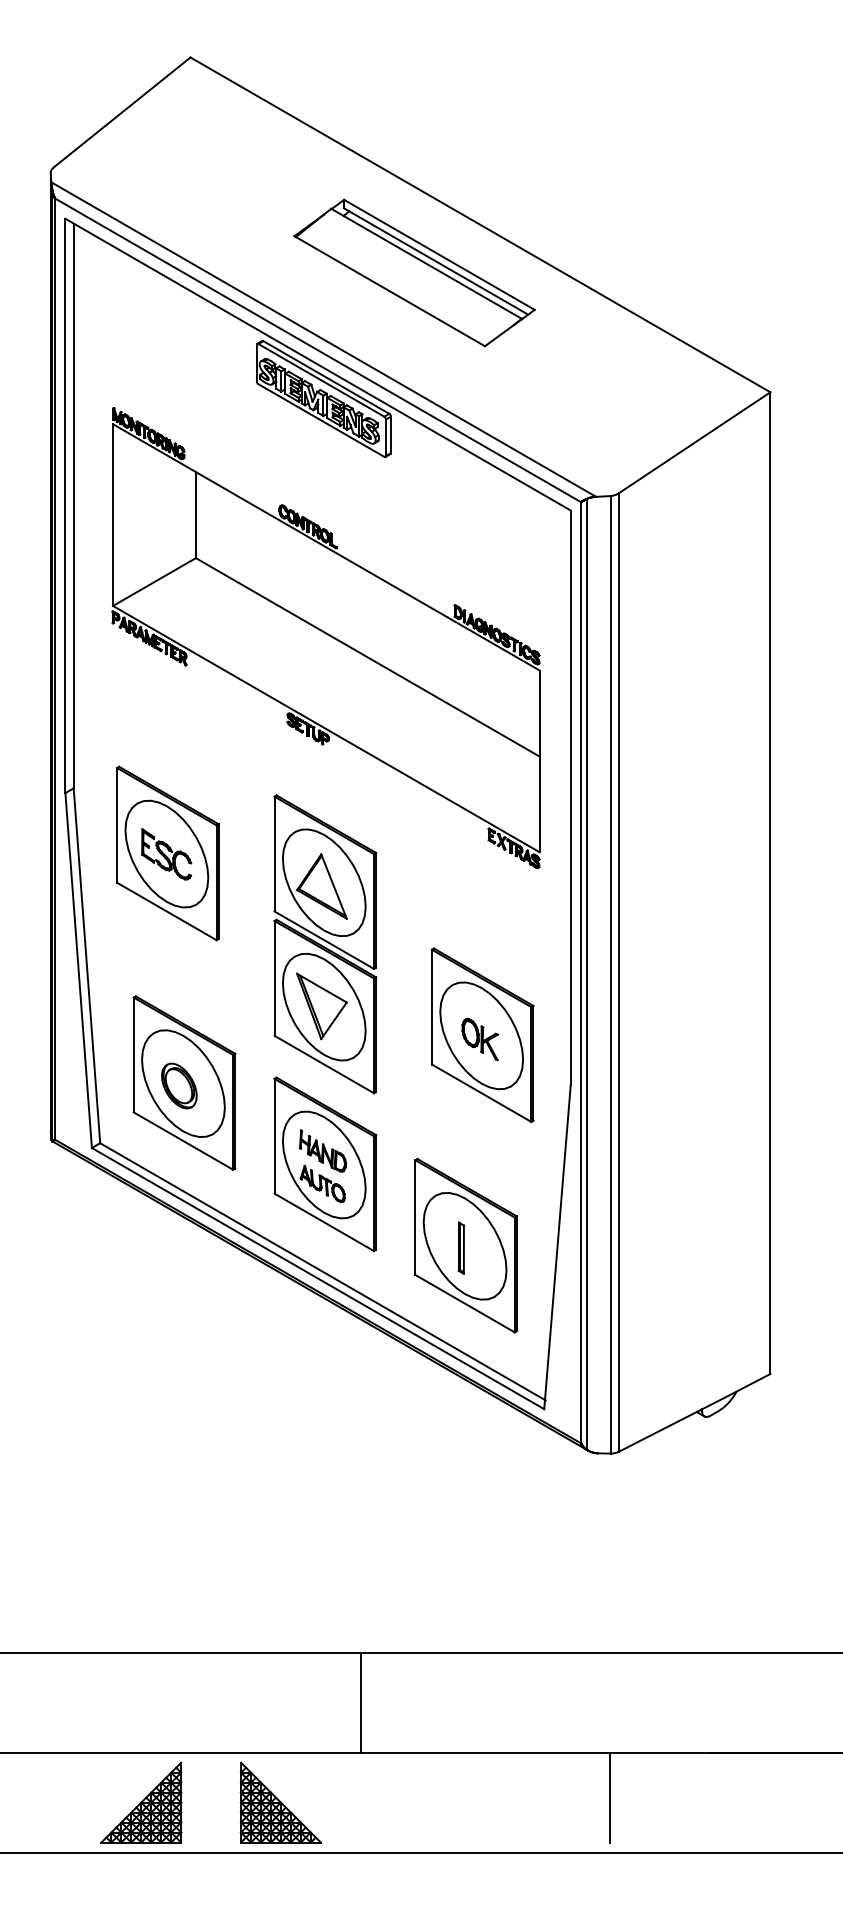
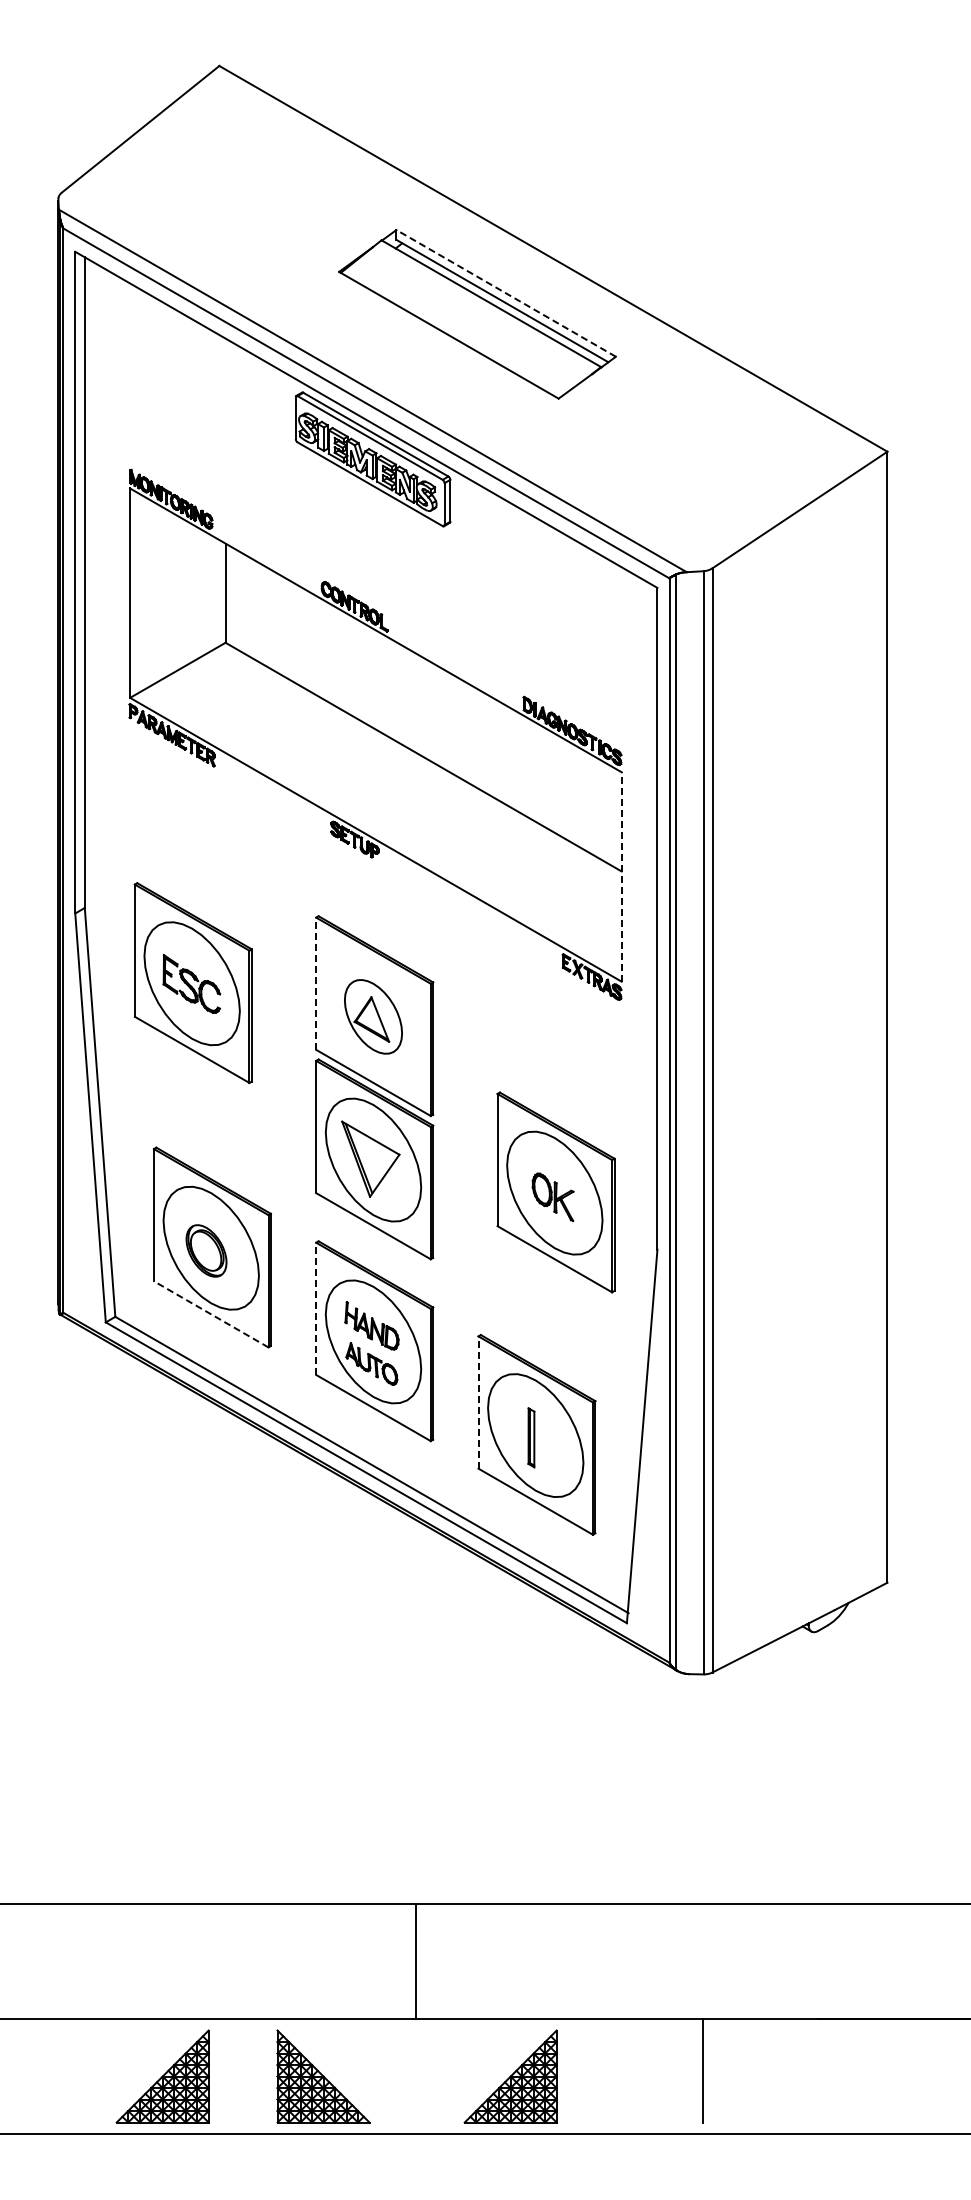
line: (439, 254) -> (506, 293), solid -> dashed
line: (539, 761) -> (621, 876), solid -> dashed
line: (274, 853) -> (316, 983), solid -> dashed
part: (324, 882) -> (373, 1016), size x0.6
line: (274, 1135) -> (316, 1308), solid -> dashed
line: (182, 1141) -> (210, 1314), solid -> dashed
line: (415, 1217) -> (478, 1402), solid -> dashed
part: (443, 1802) -> (510, 2076), added

